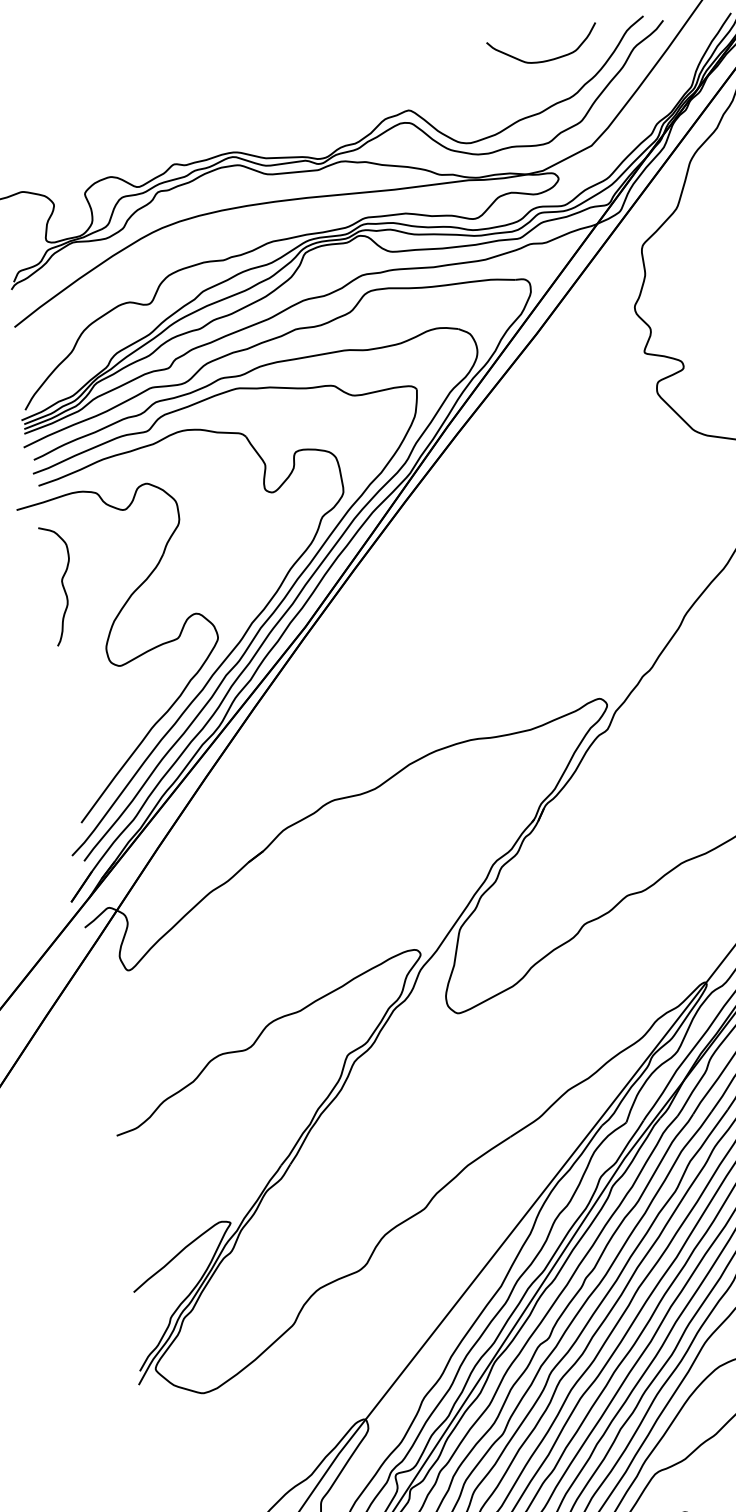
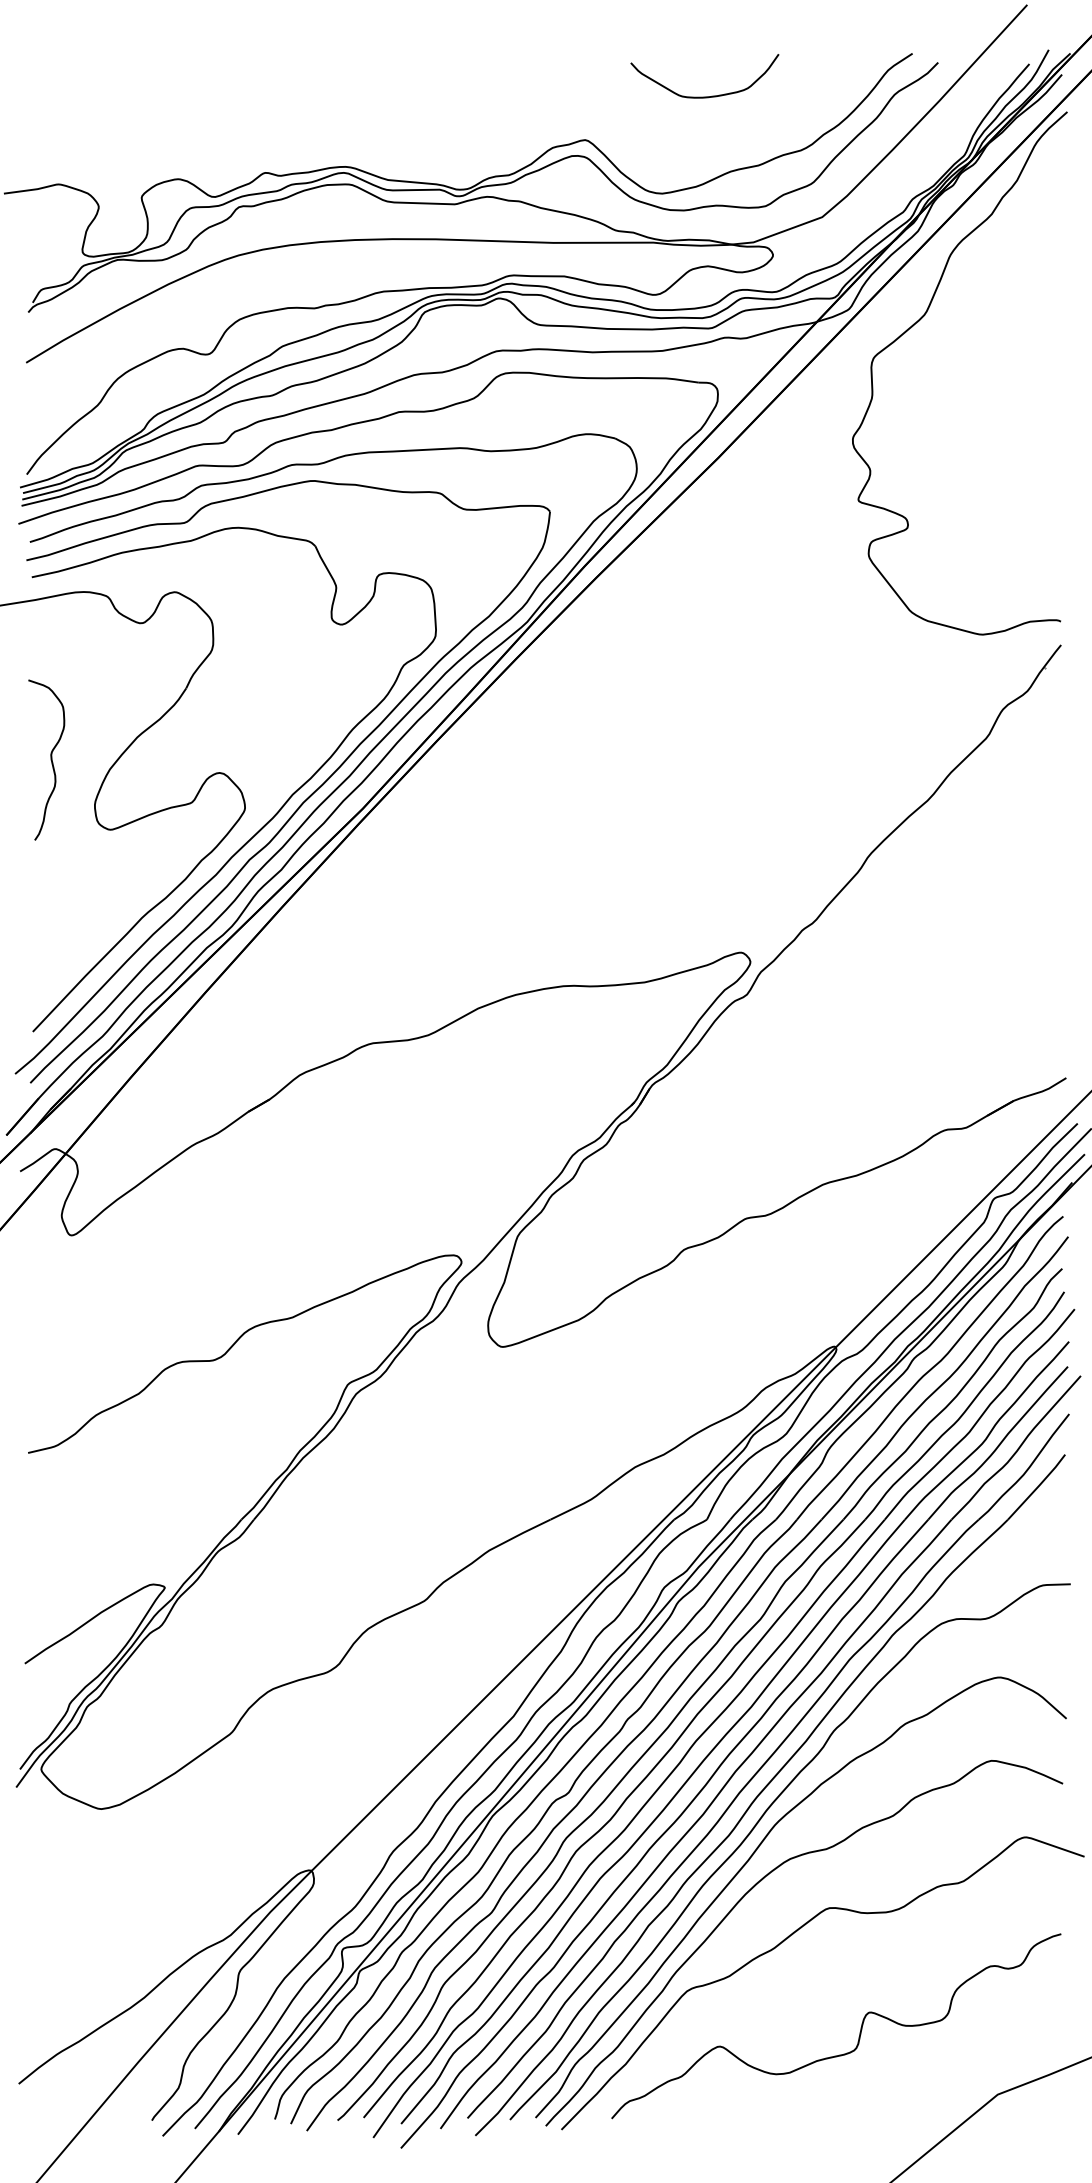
curve: (544, 60) -> (704, 96), moved
curve: (61, 584) -> (50, 759), moved

